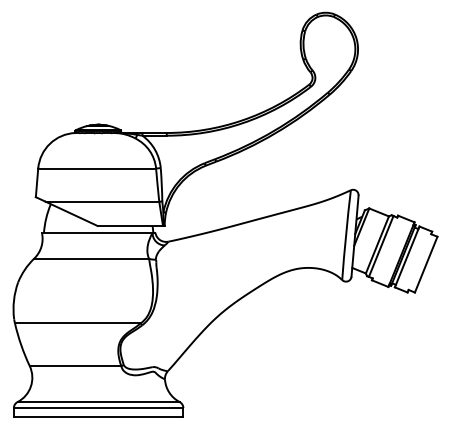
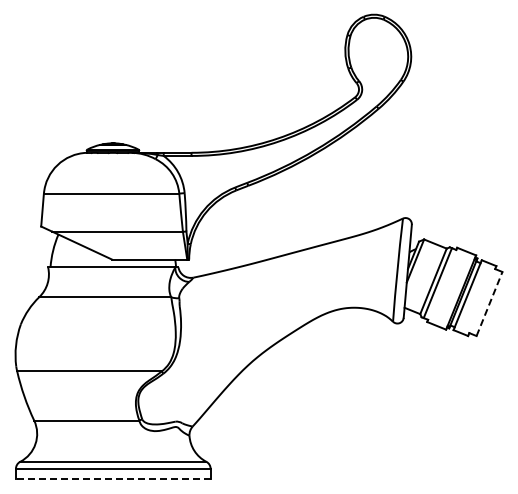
line: (426, 265) -> (489, 304), solid -> dashed
line: (97, 417) -> (112, 479), solid -> dashed

